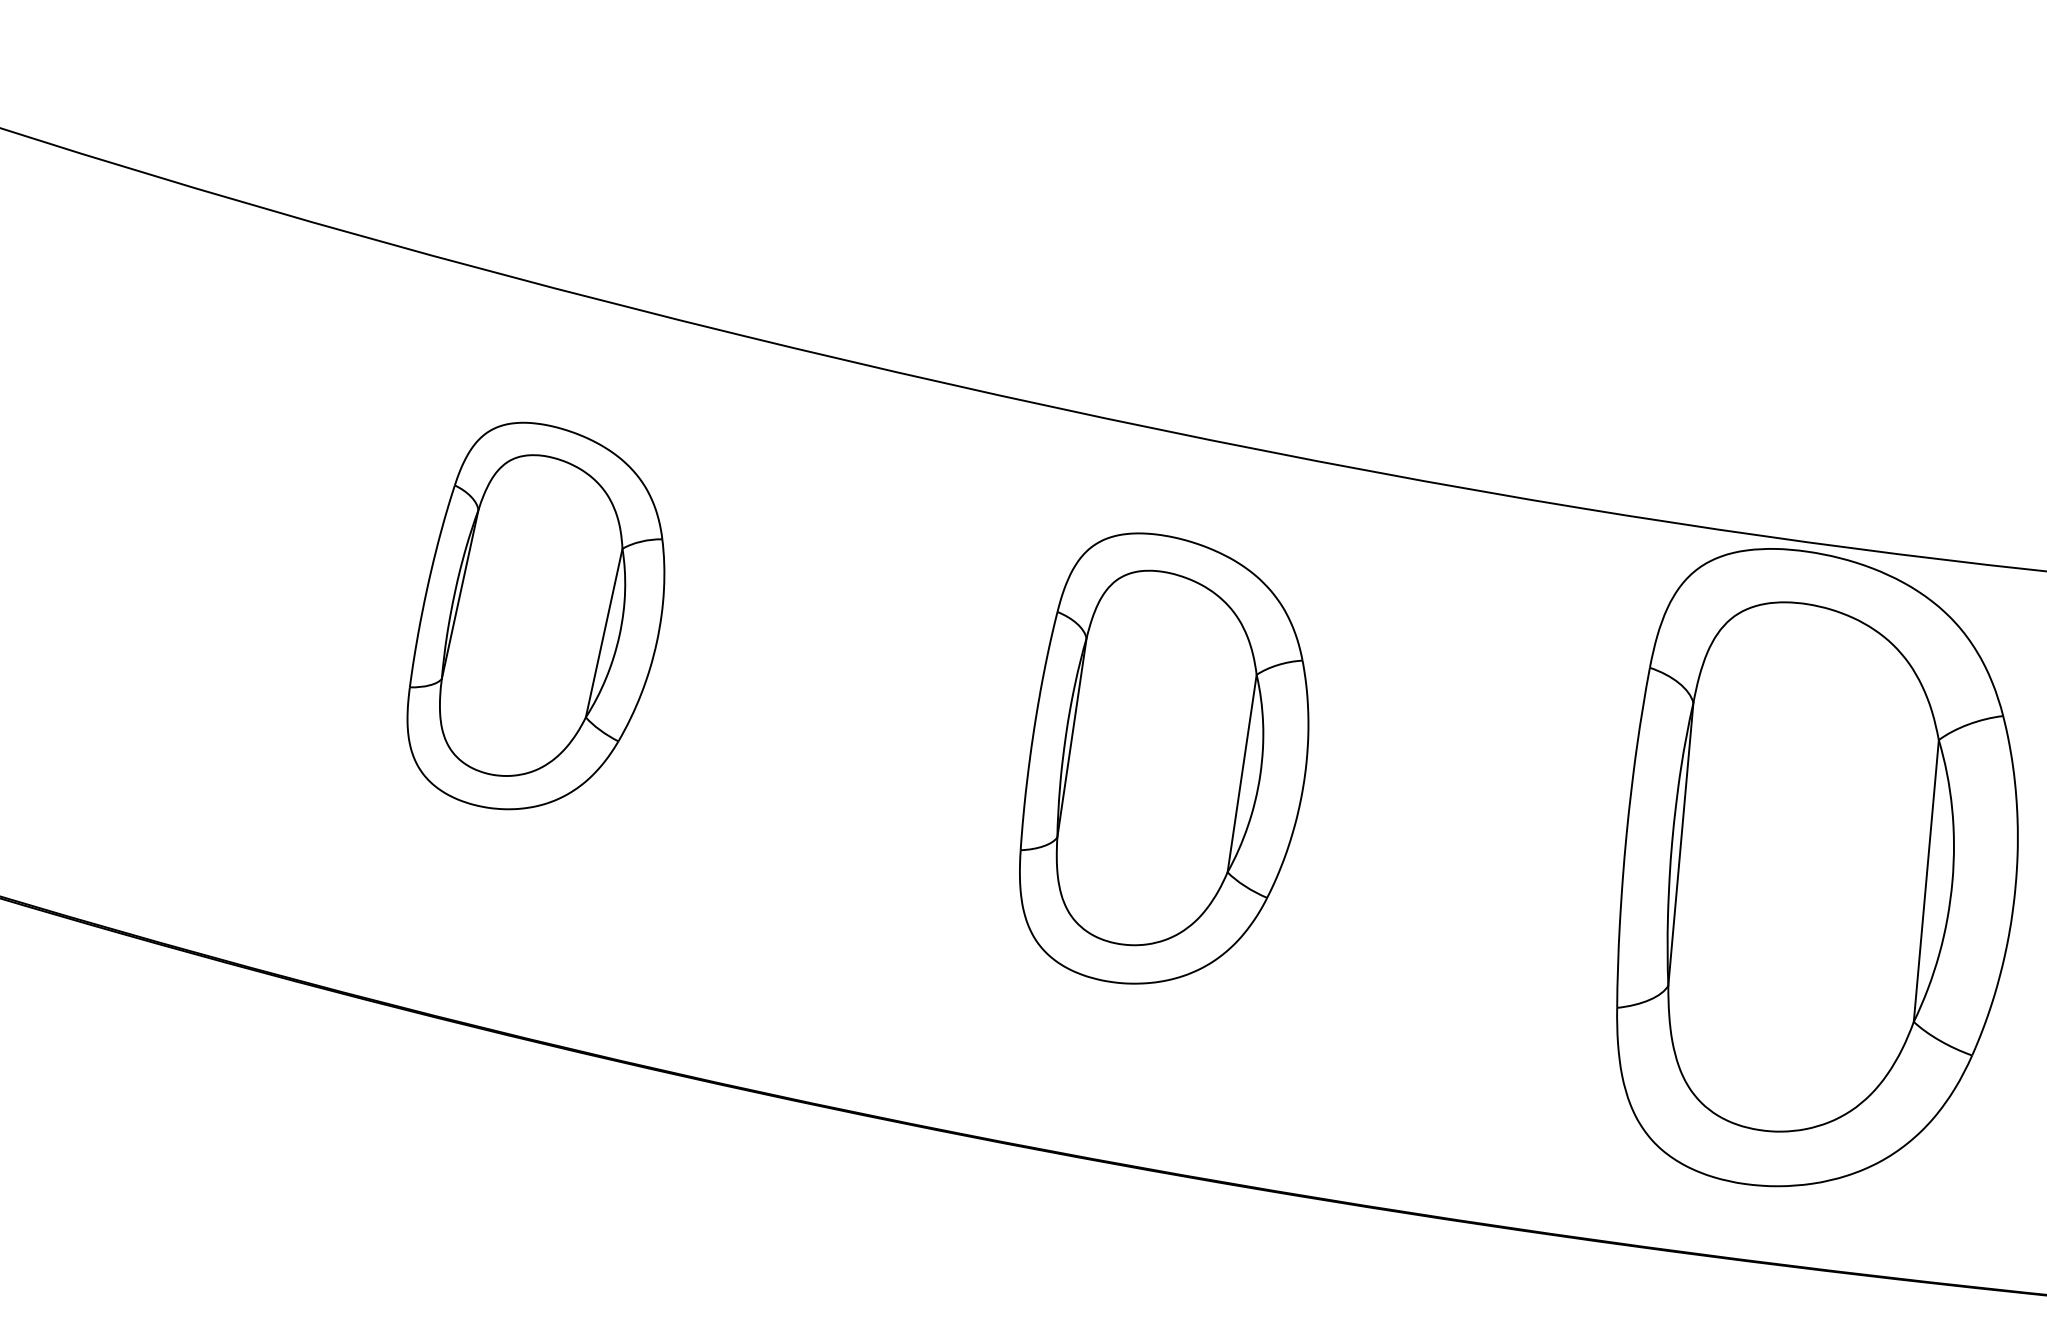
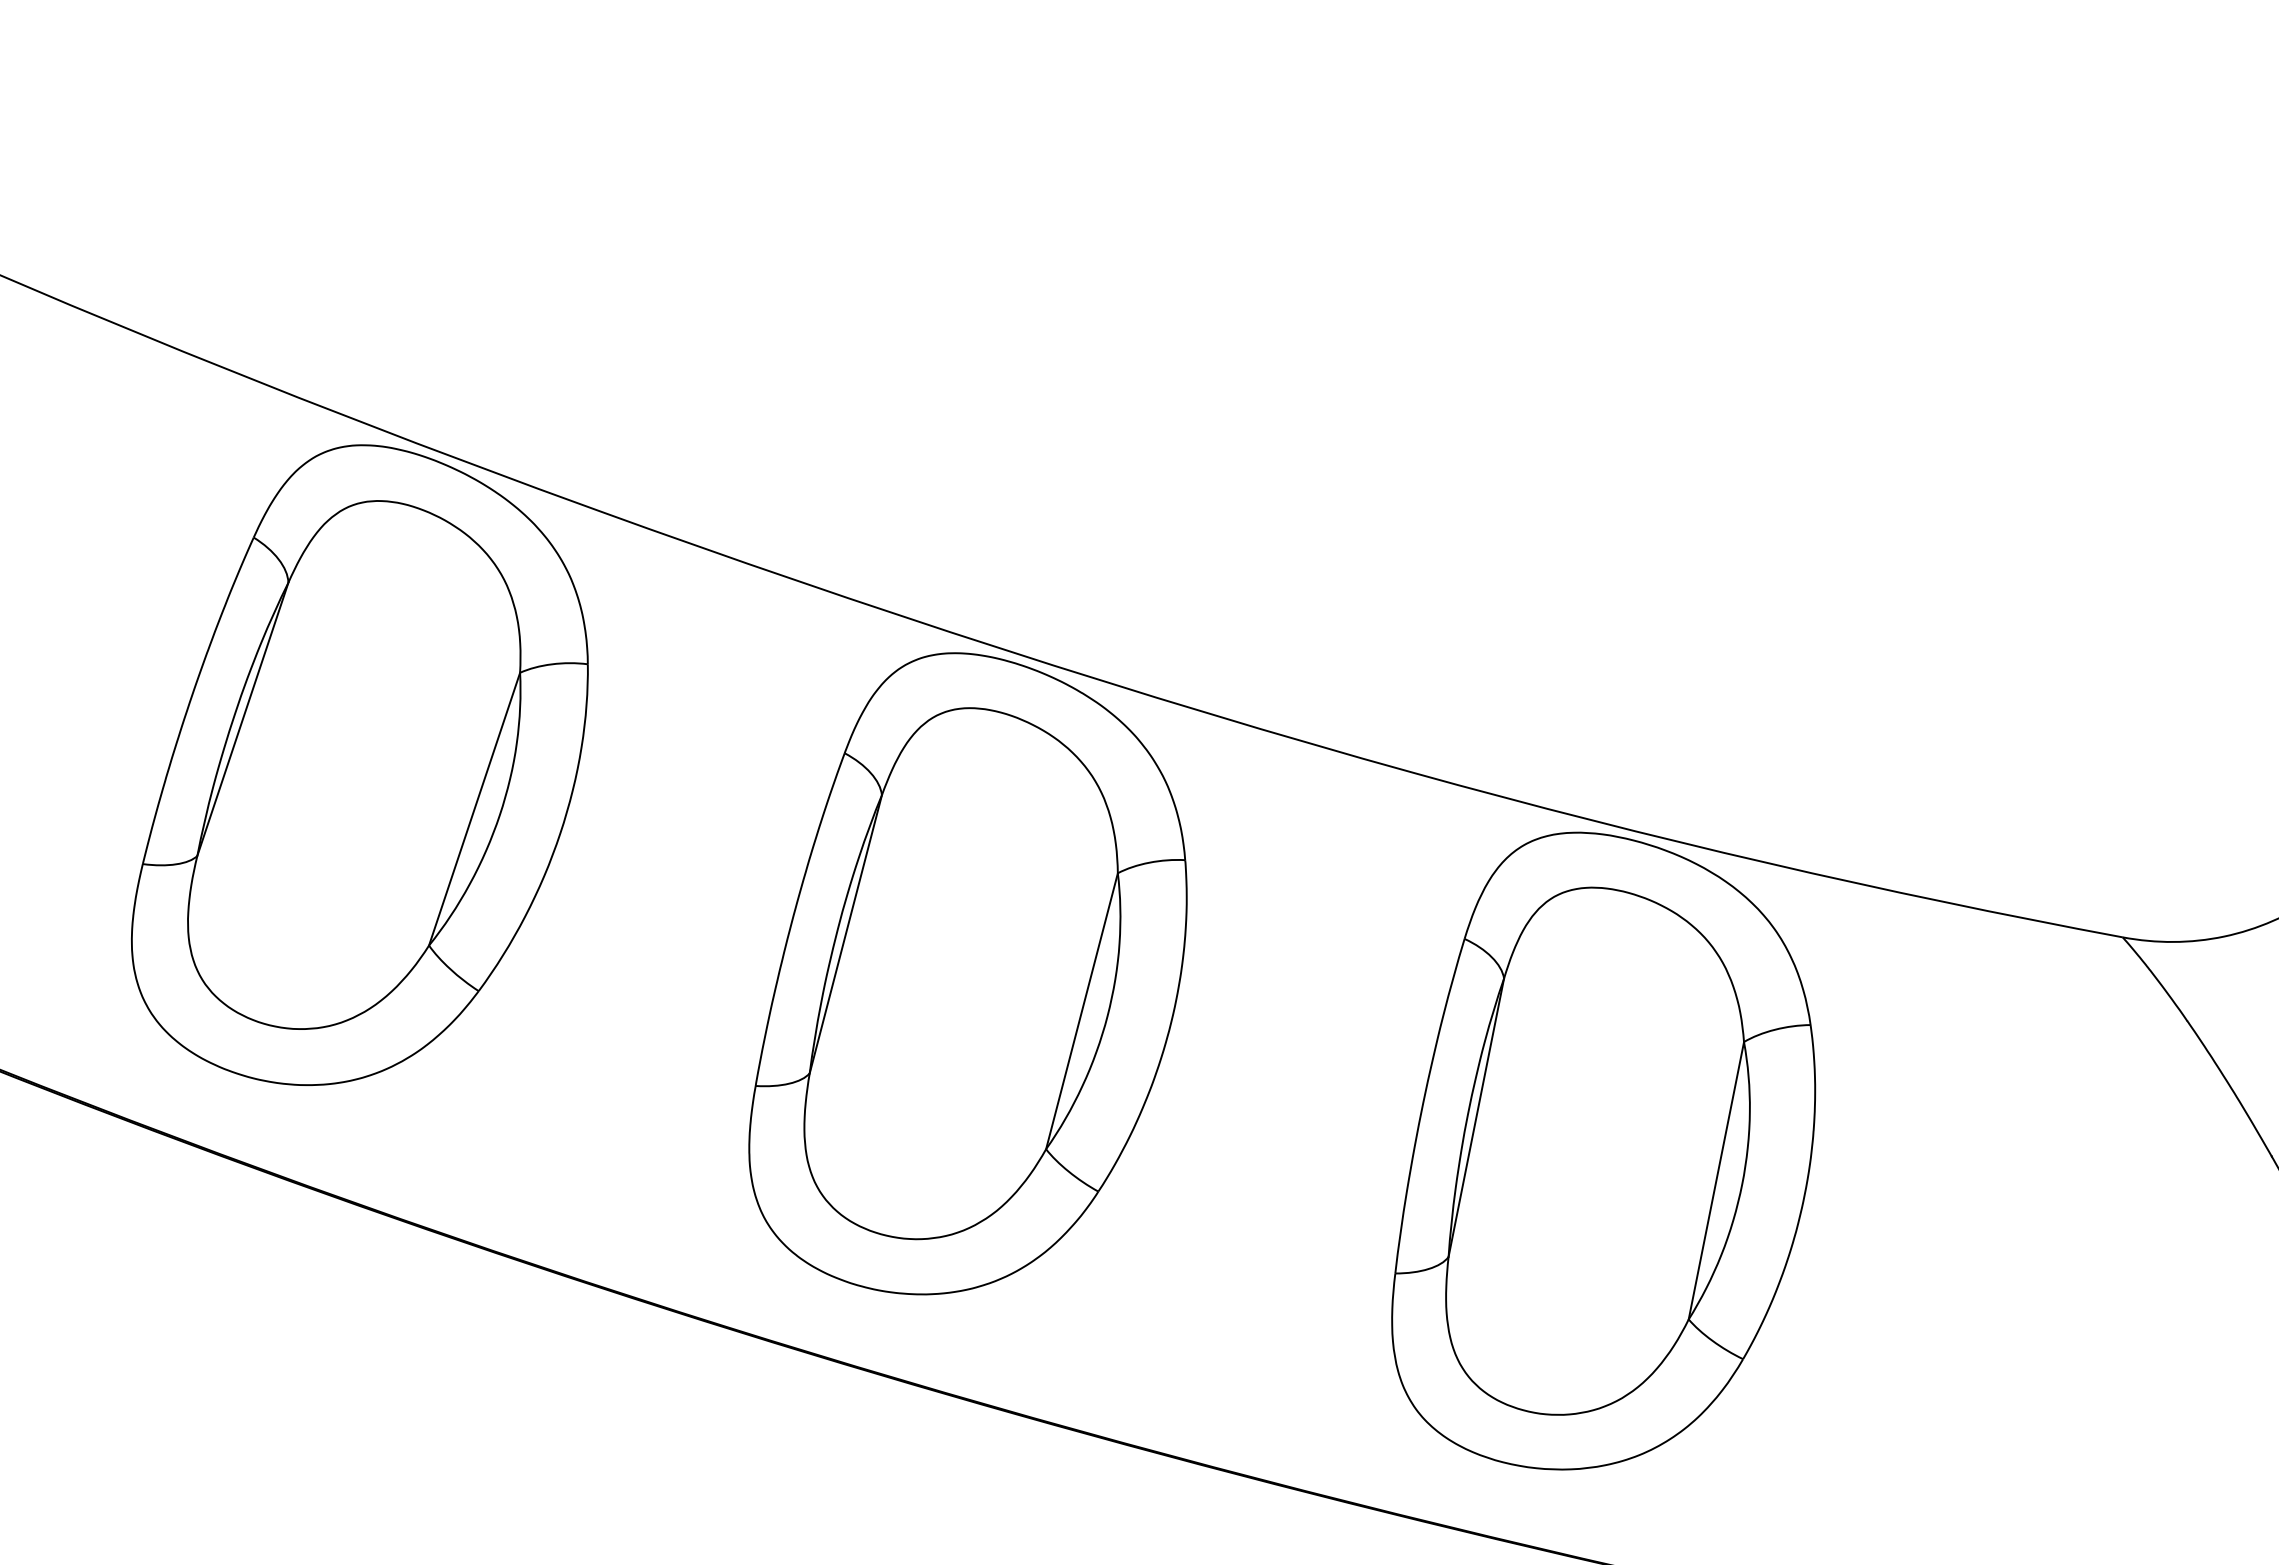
part: (532, 613) -> (359, 764), size x1.67
part: (1159, 755) -> (967, 973), size x1.43

